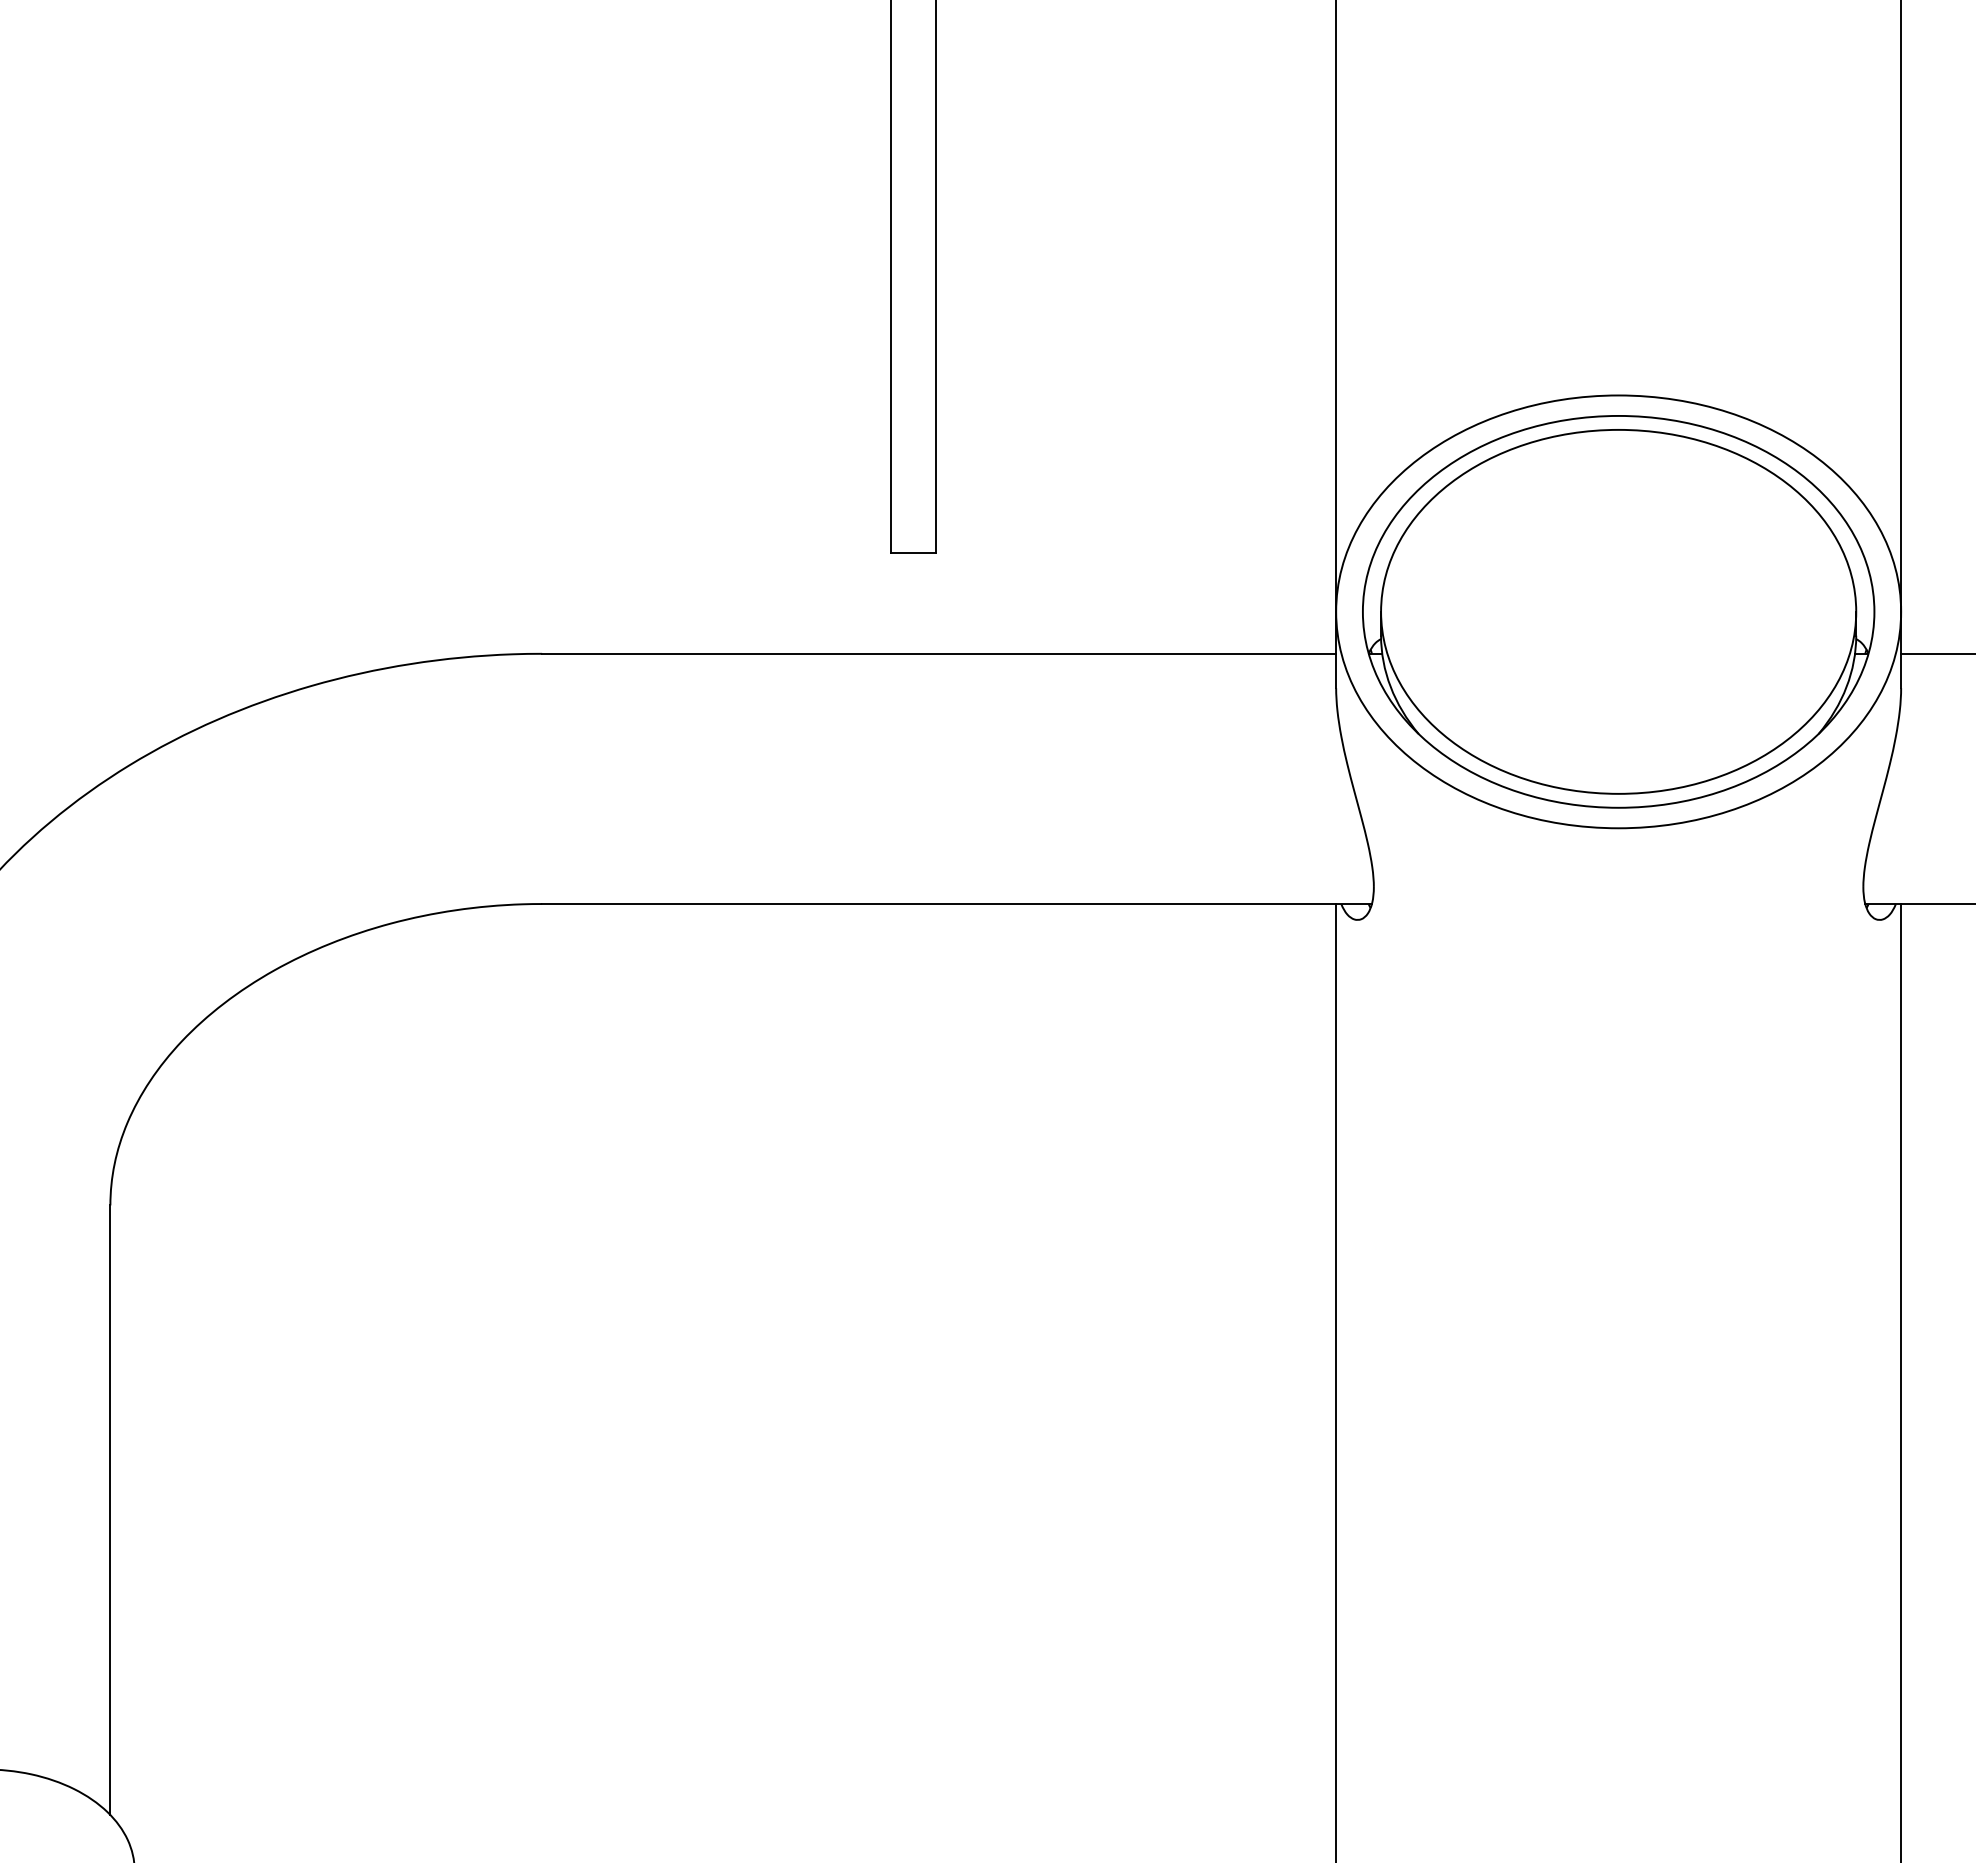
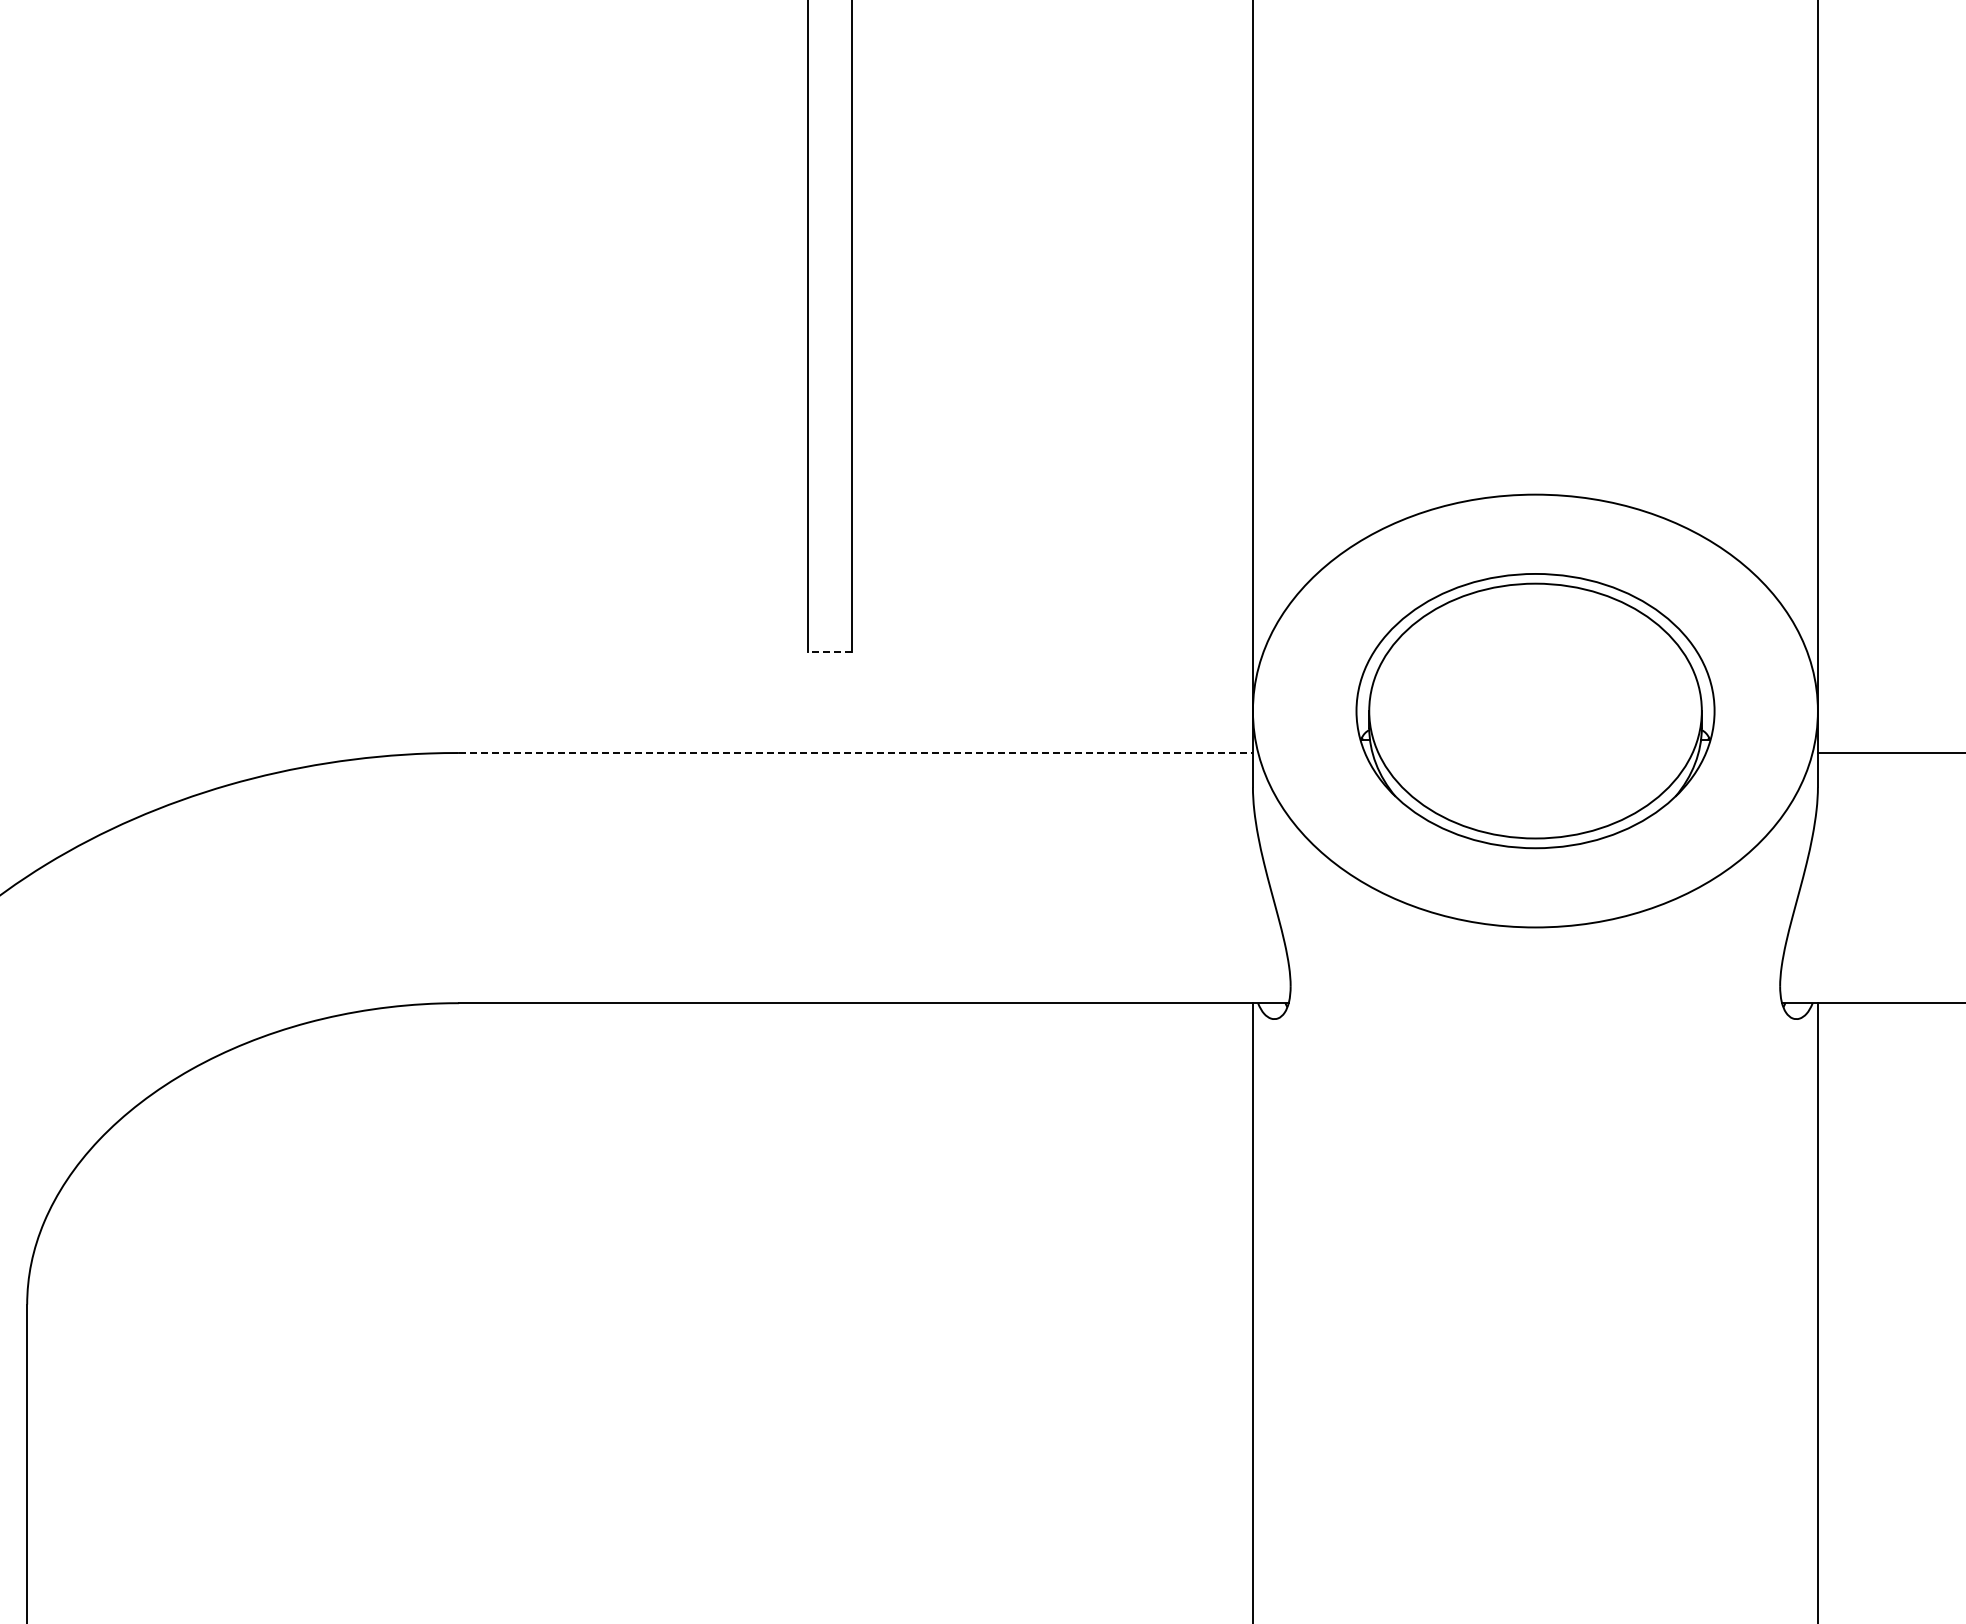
line: (912, 553) -> (829, 652), solid -> dashed
part: (1618, 611) -> (1535, 710), size x0.7
line: (939, 653) -> (856, 752), solid -> dashed

